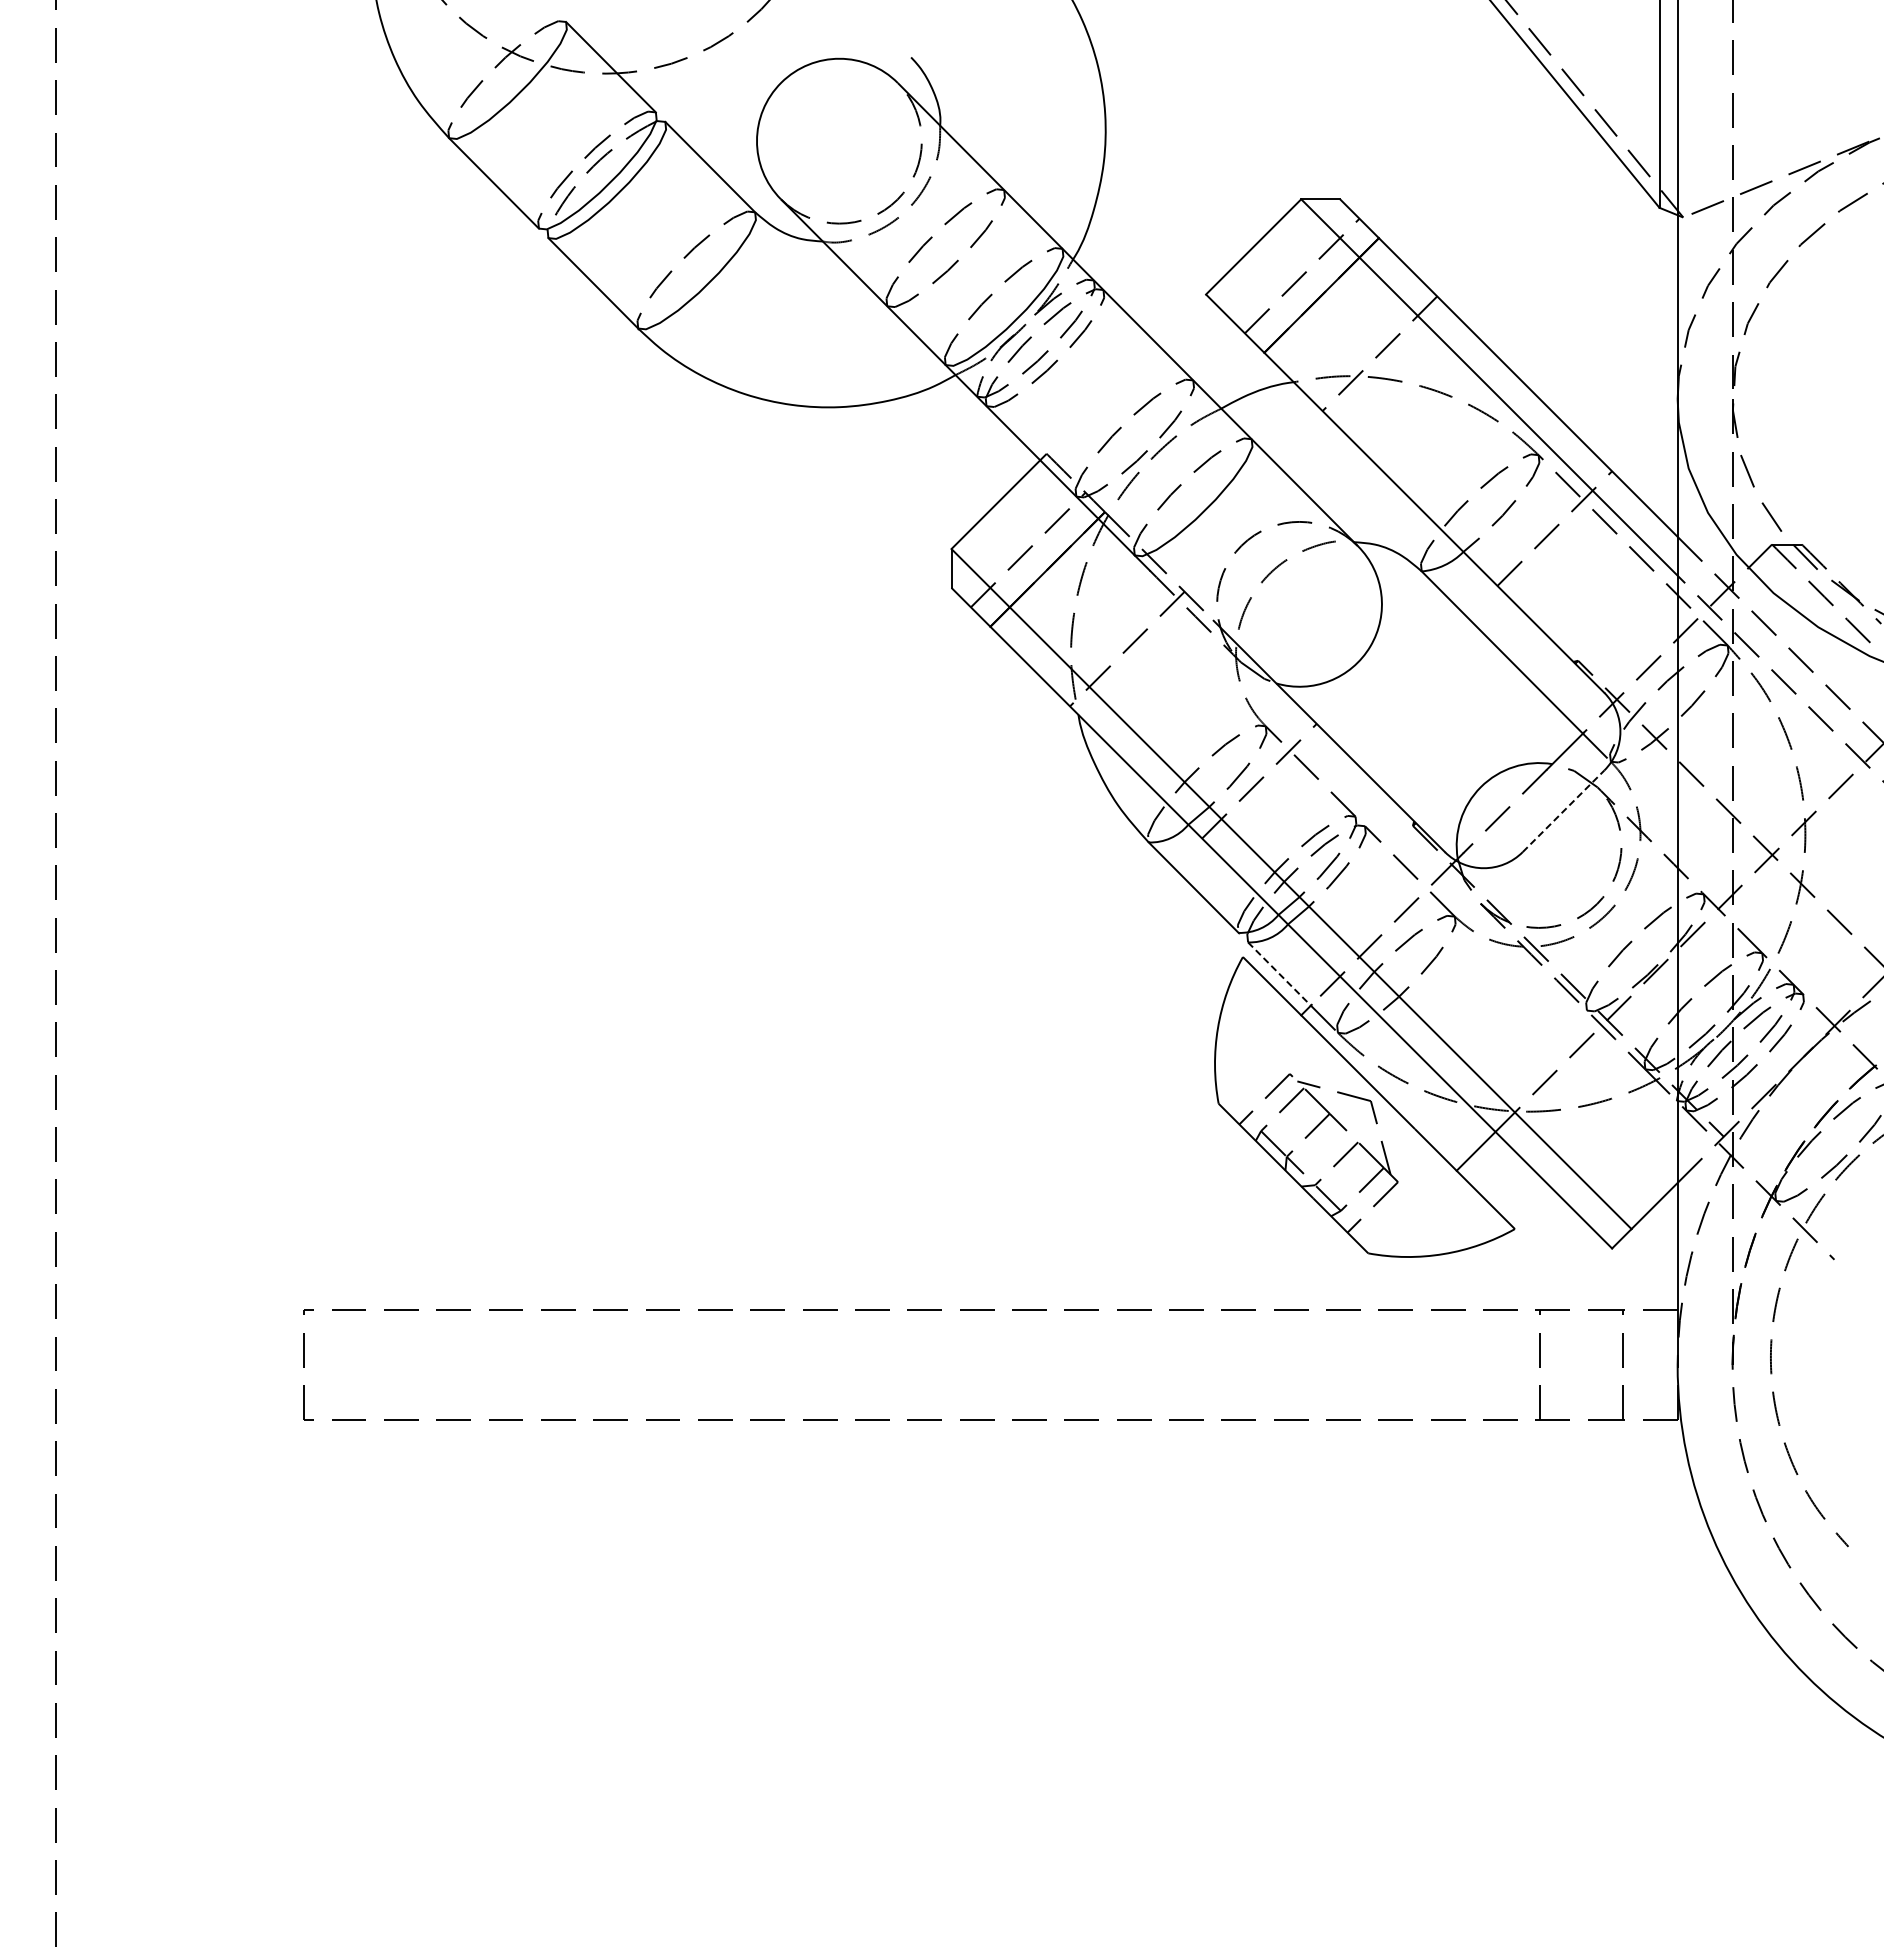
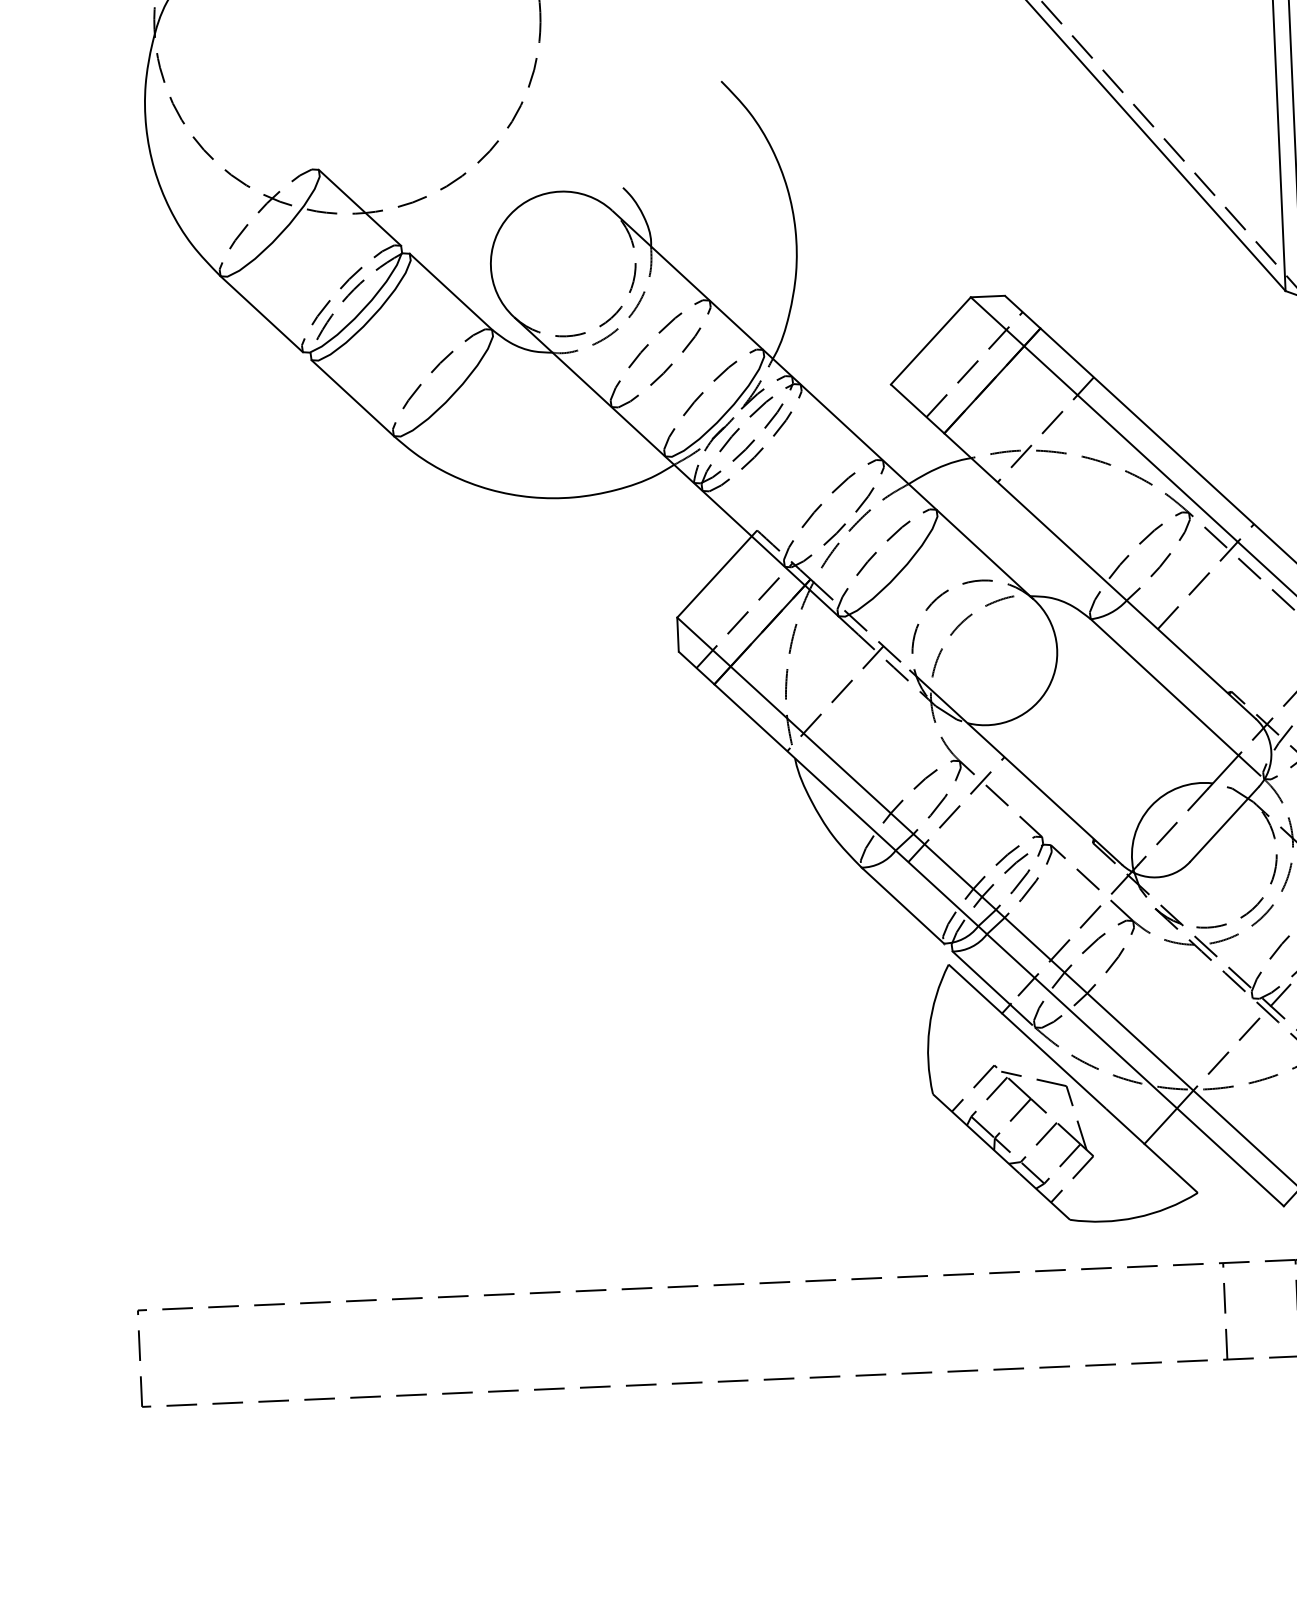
line: (1563, 811) -> (1224, 824), dashed -> solid
line: (1279, 974) -> (981, 978), dashed -> solid

